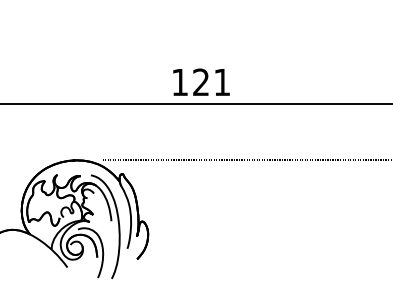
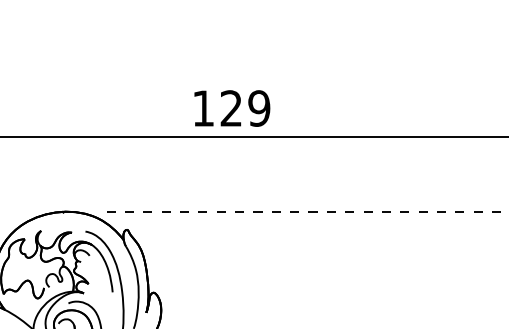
text: (222, 82) -> (259, 108), 121 -> 129

